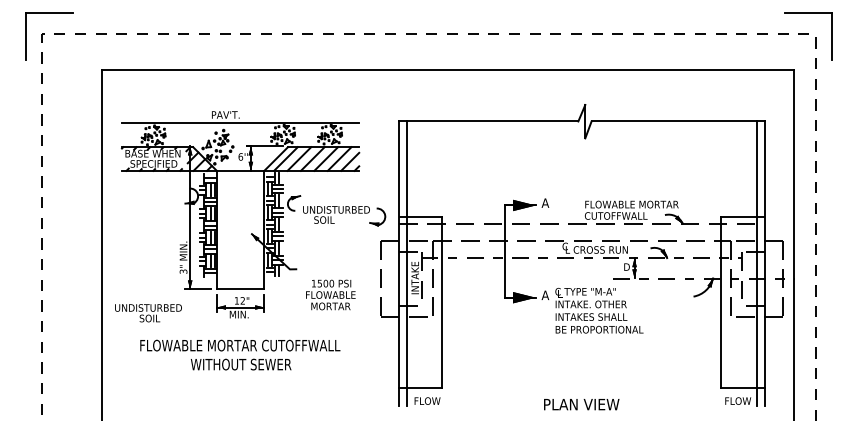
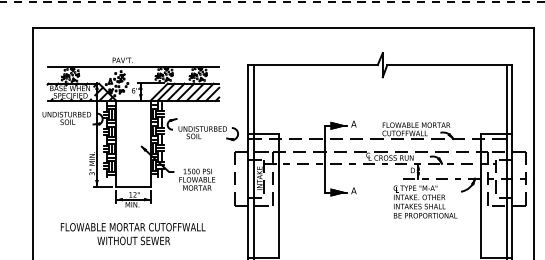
text: (330, 294) -> (197, 179), moved
text: (599, 310) -> (425, 201), moved
text: (148, 313) -> (66, 118), moved

